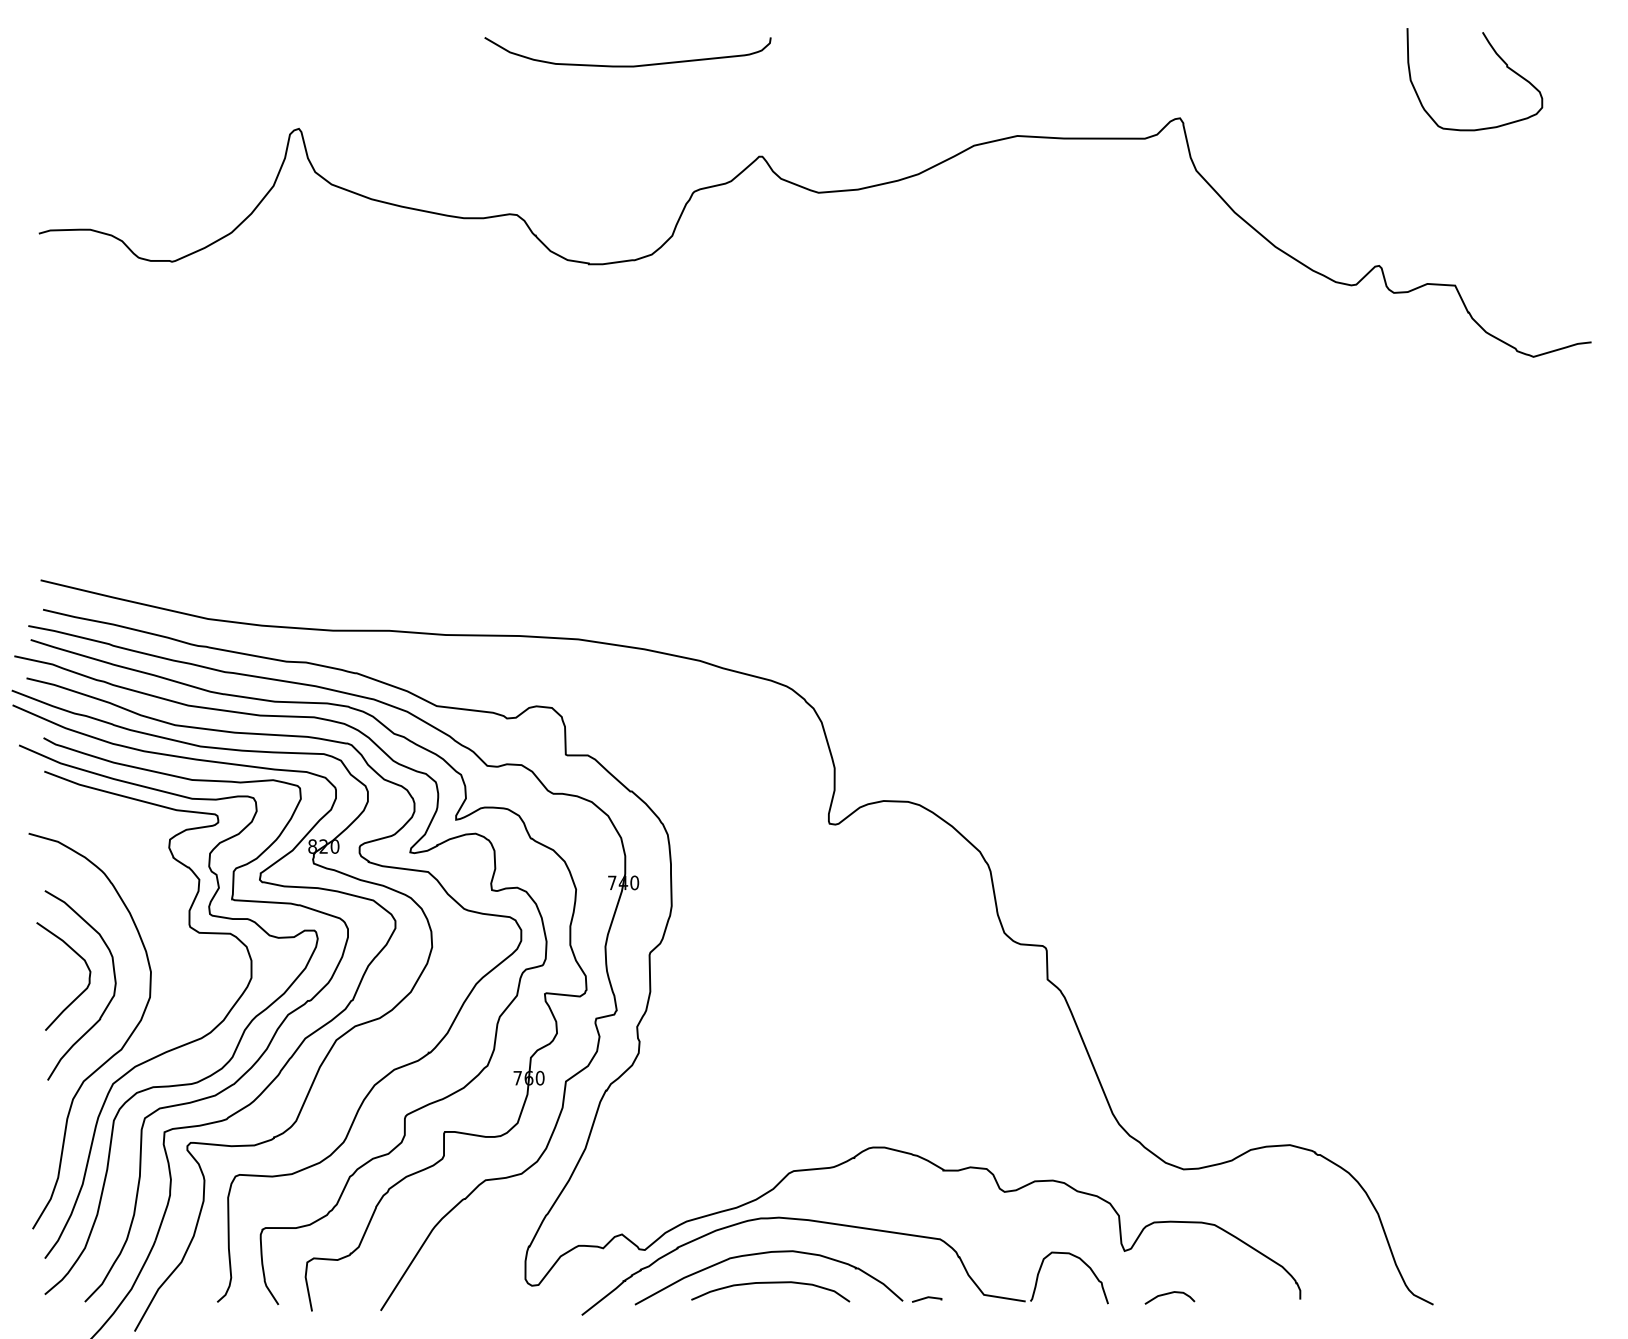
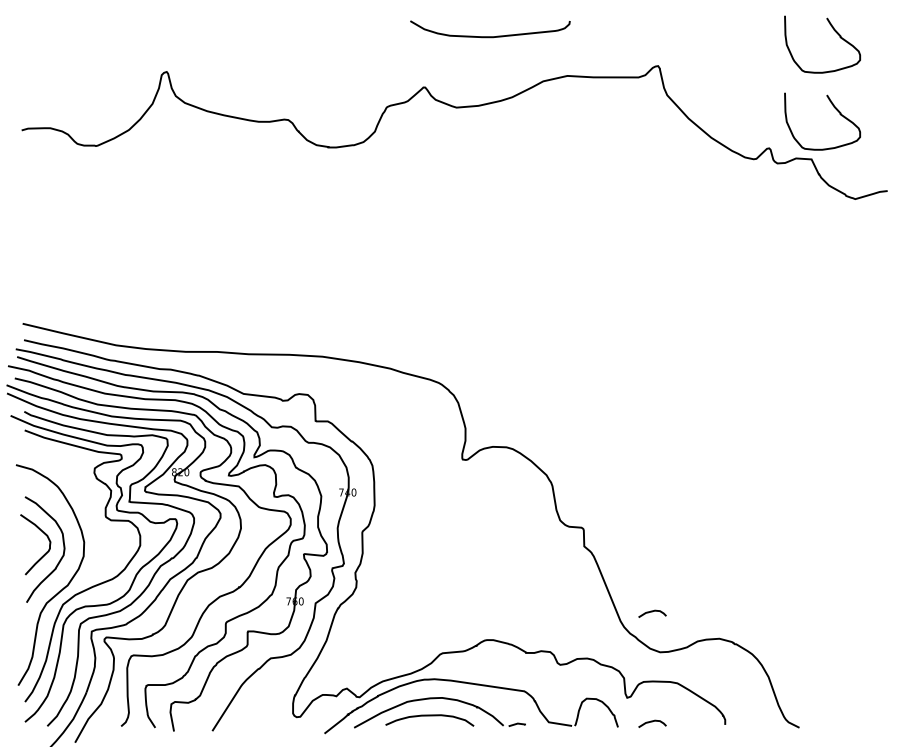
curve: (628, 65) -> (490, 36), moved
curve: (1496, 194) -> (834, 108), added
curve: (1169, 1098) -> (652, 612), added

